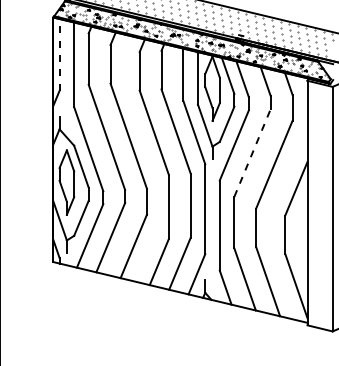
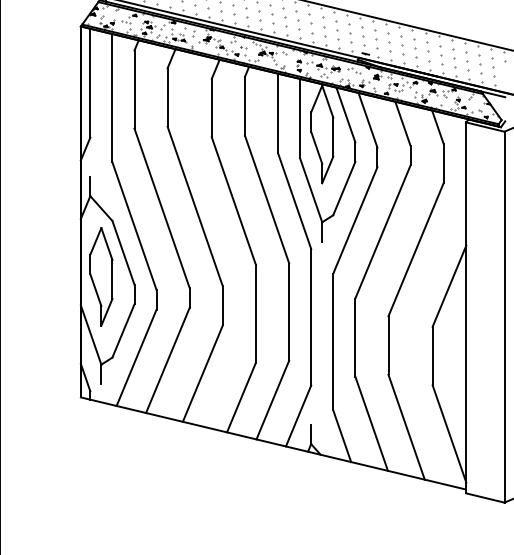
line: (59, 54) -> (90, 82), dashed -> solid
line: (252, 152) -> (382, 231), dashed -> solid

